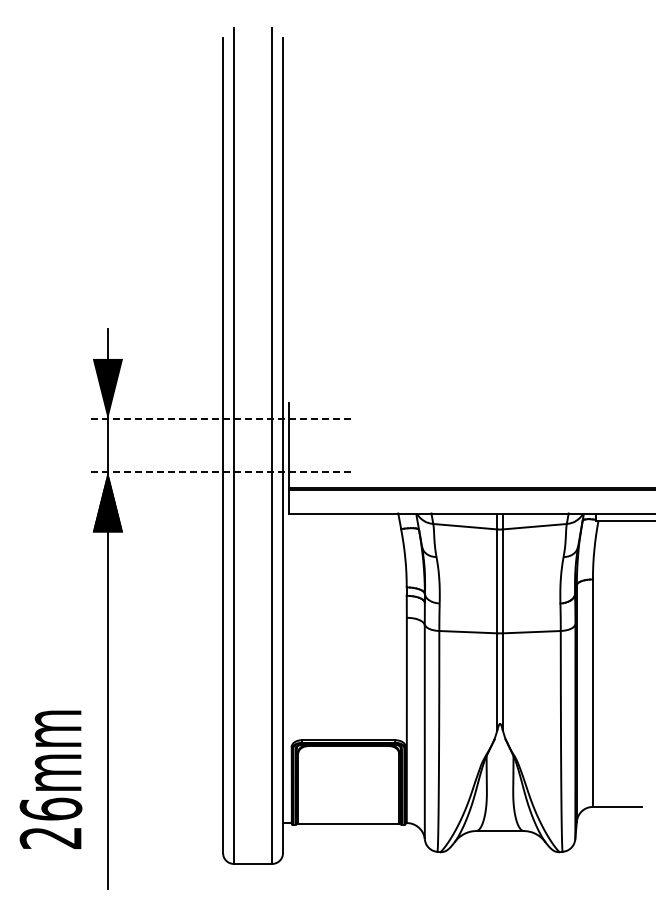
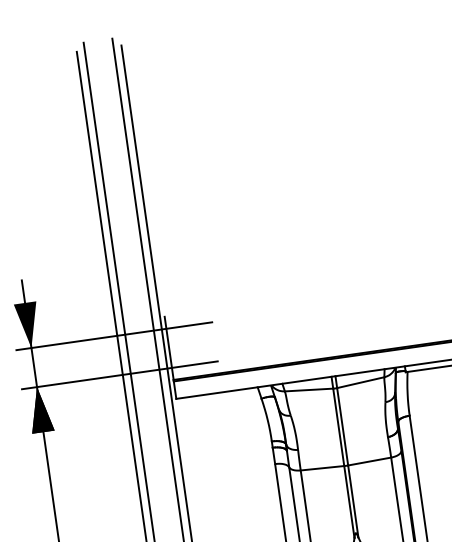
line: (218, 419) -> (113, 336), dashed -> solid
line: (218, 471) -> (119, 375), dashed -> solid

